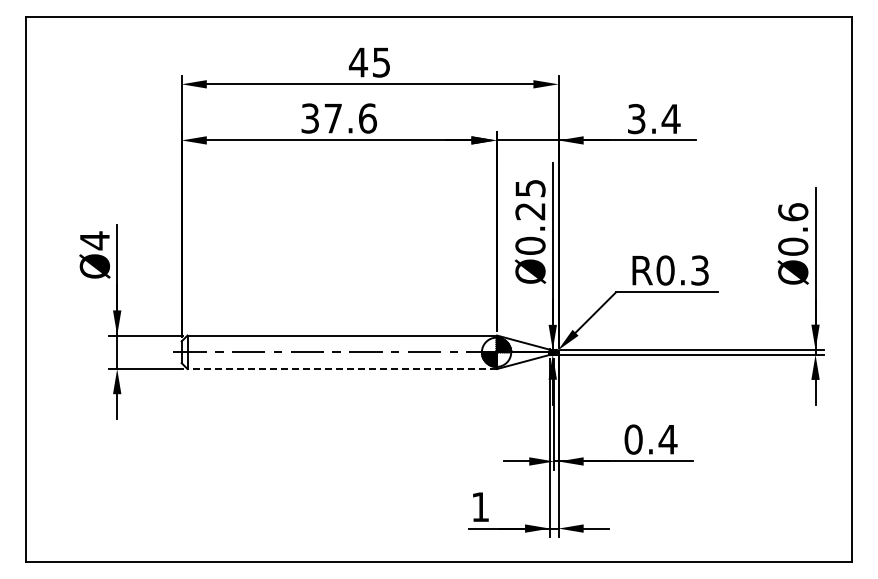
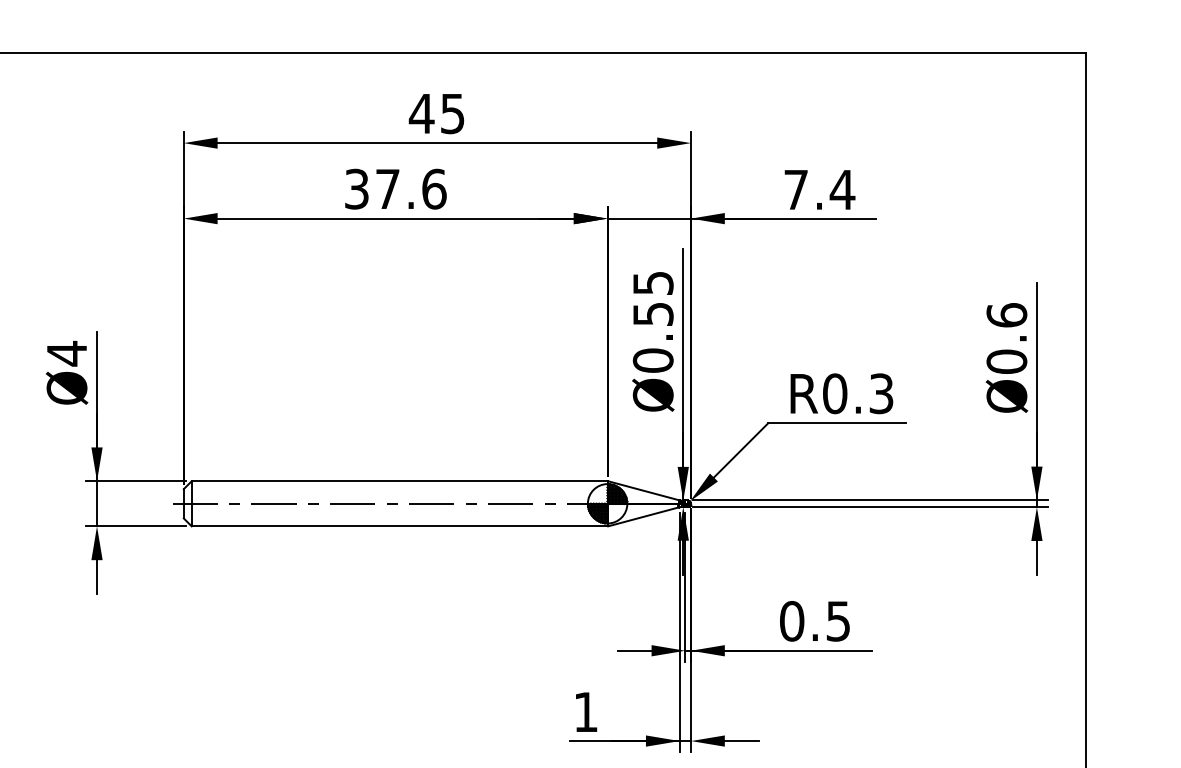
text: (636, 119) -> (795, 190), 3.4 -> 7.4
text: (530, 211) -> (653, 314), Ø0.25 -> Ø0.55
line: (342, 369) -> (400, 526), dashed -> solid
text: (667, 439) -> (837, 621), 0.4 -> 0.5

